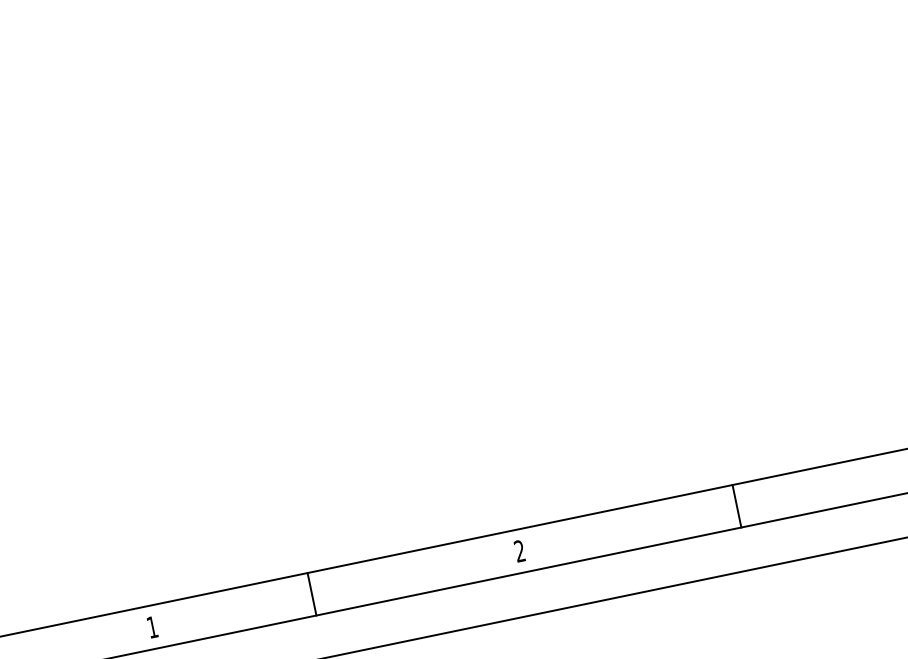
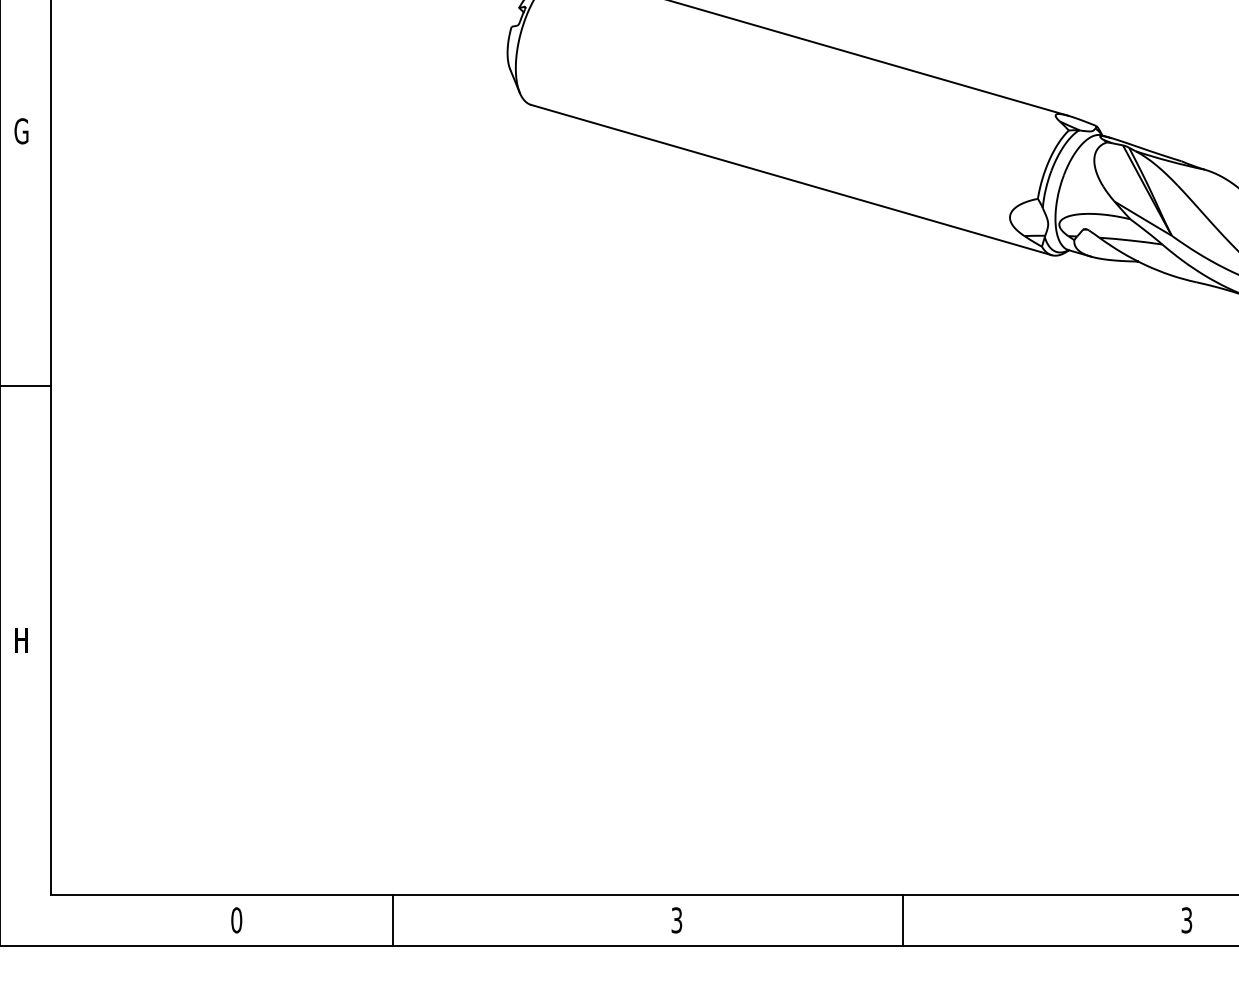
line: (736, 505) -> (902, 919), moved
text: (519, 551) -> (676, 920), 2 -> 3
line: (311, 593) -> (392, 919), moved
text: (152, 627) -> (236, 920), 1 -> 0

